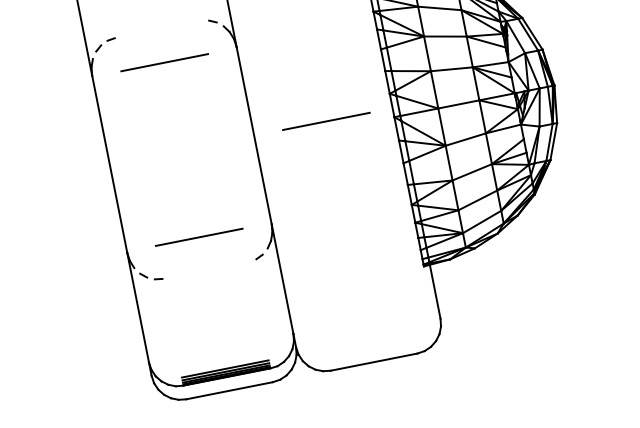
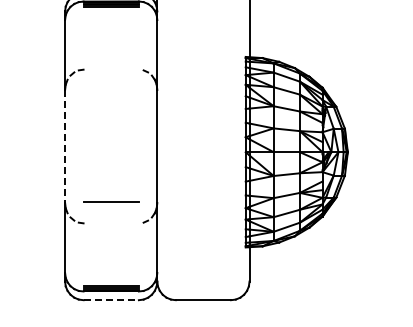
line: (163, 62) -> (110, 90), removed
line: (326, 121) -> (203, 146), removed
line: (110, 164) -> (65, 146), solid -> dashed
line: (230, 391) -> (111, 300), solid -> dashed

